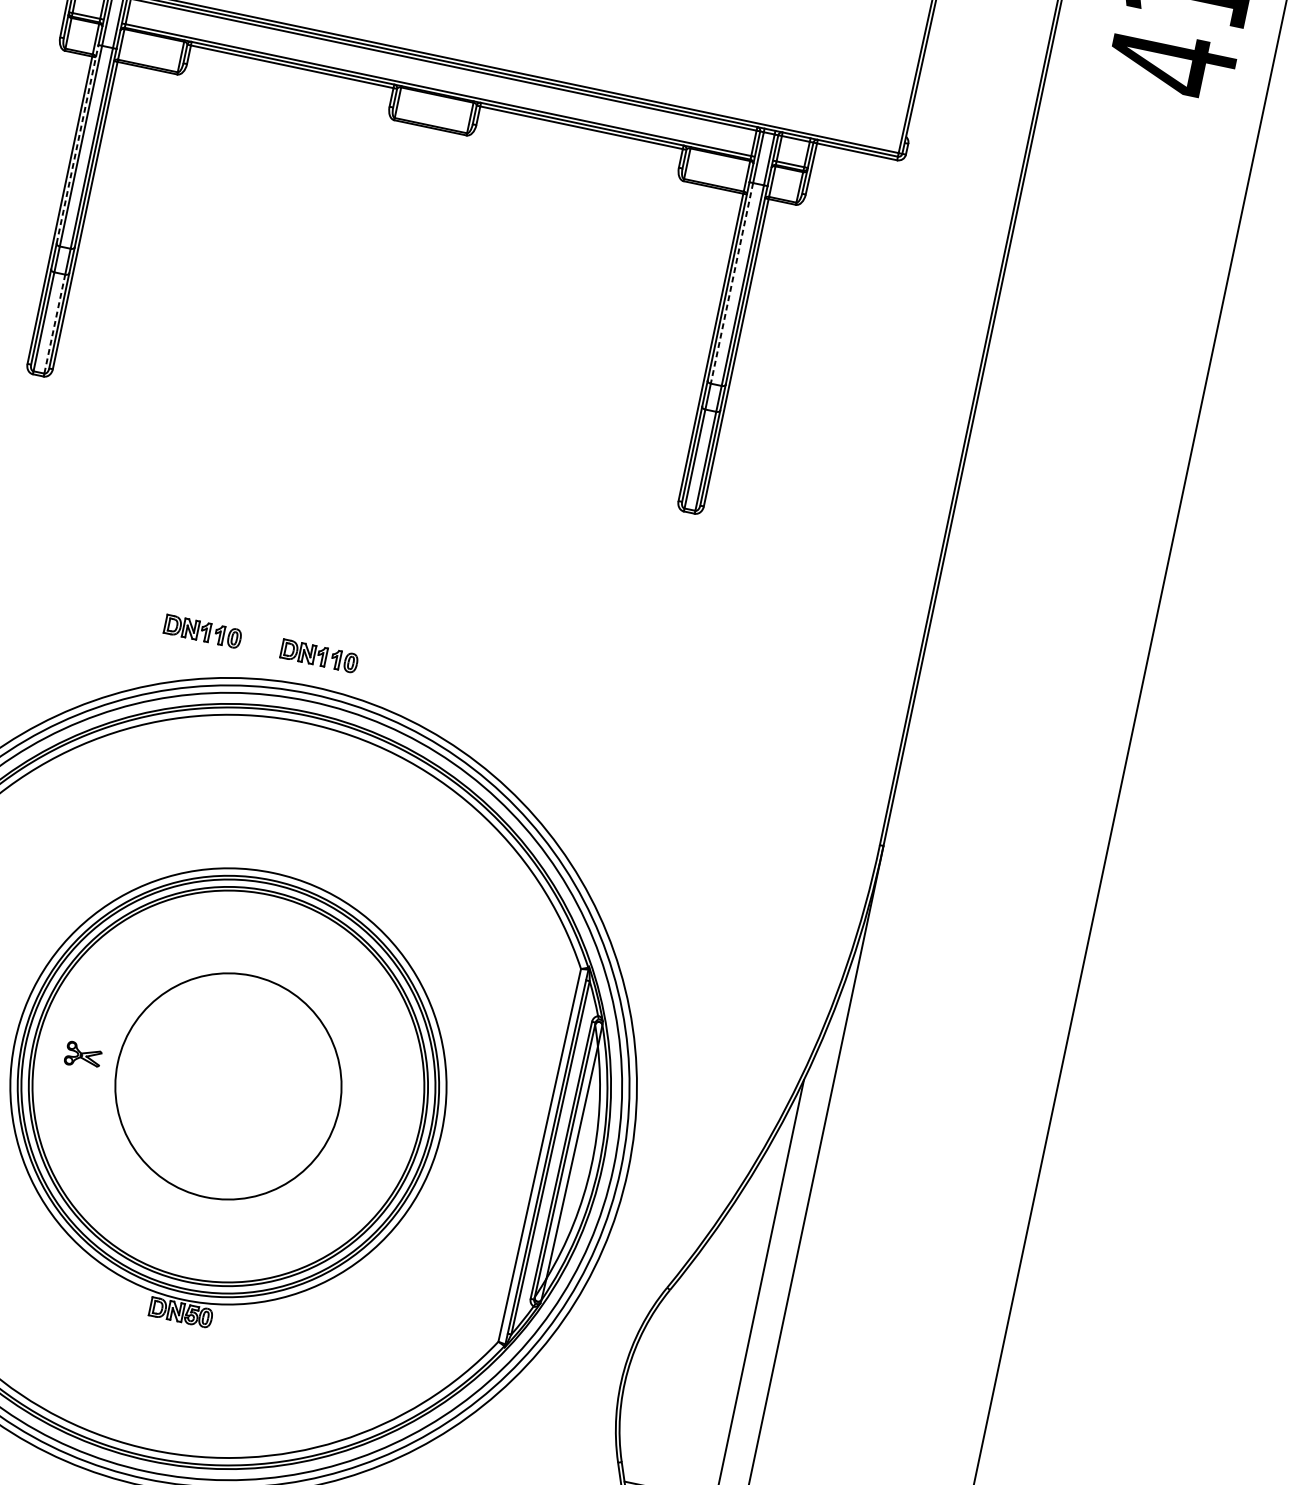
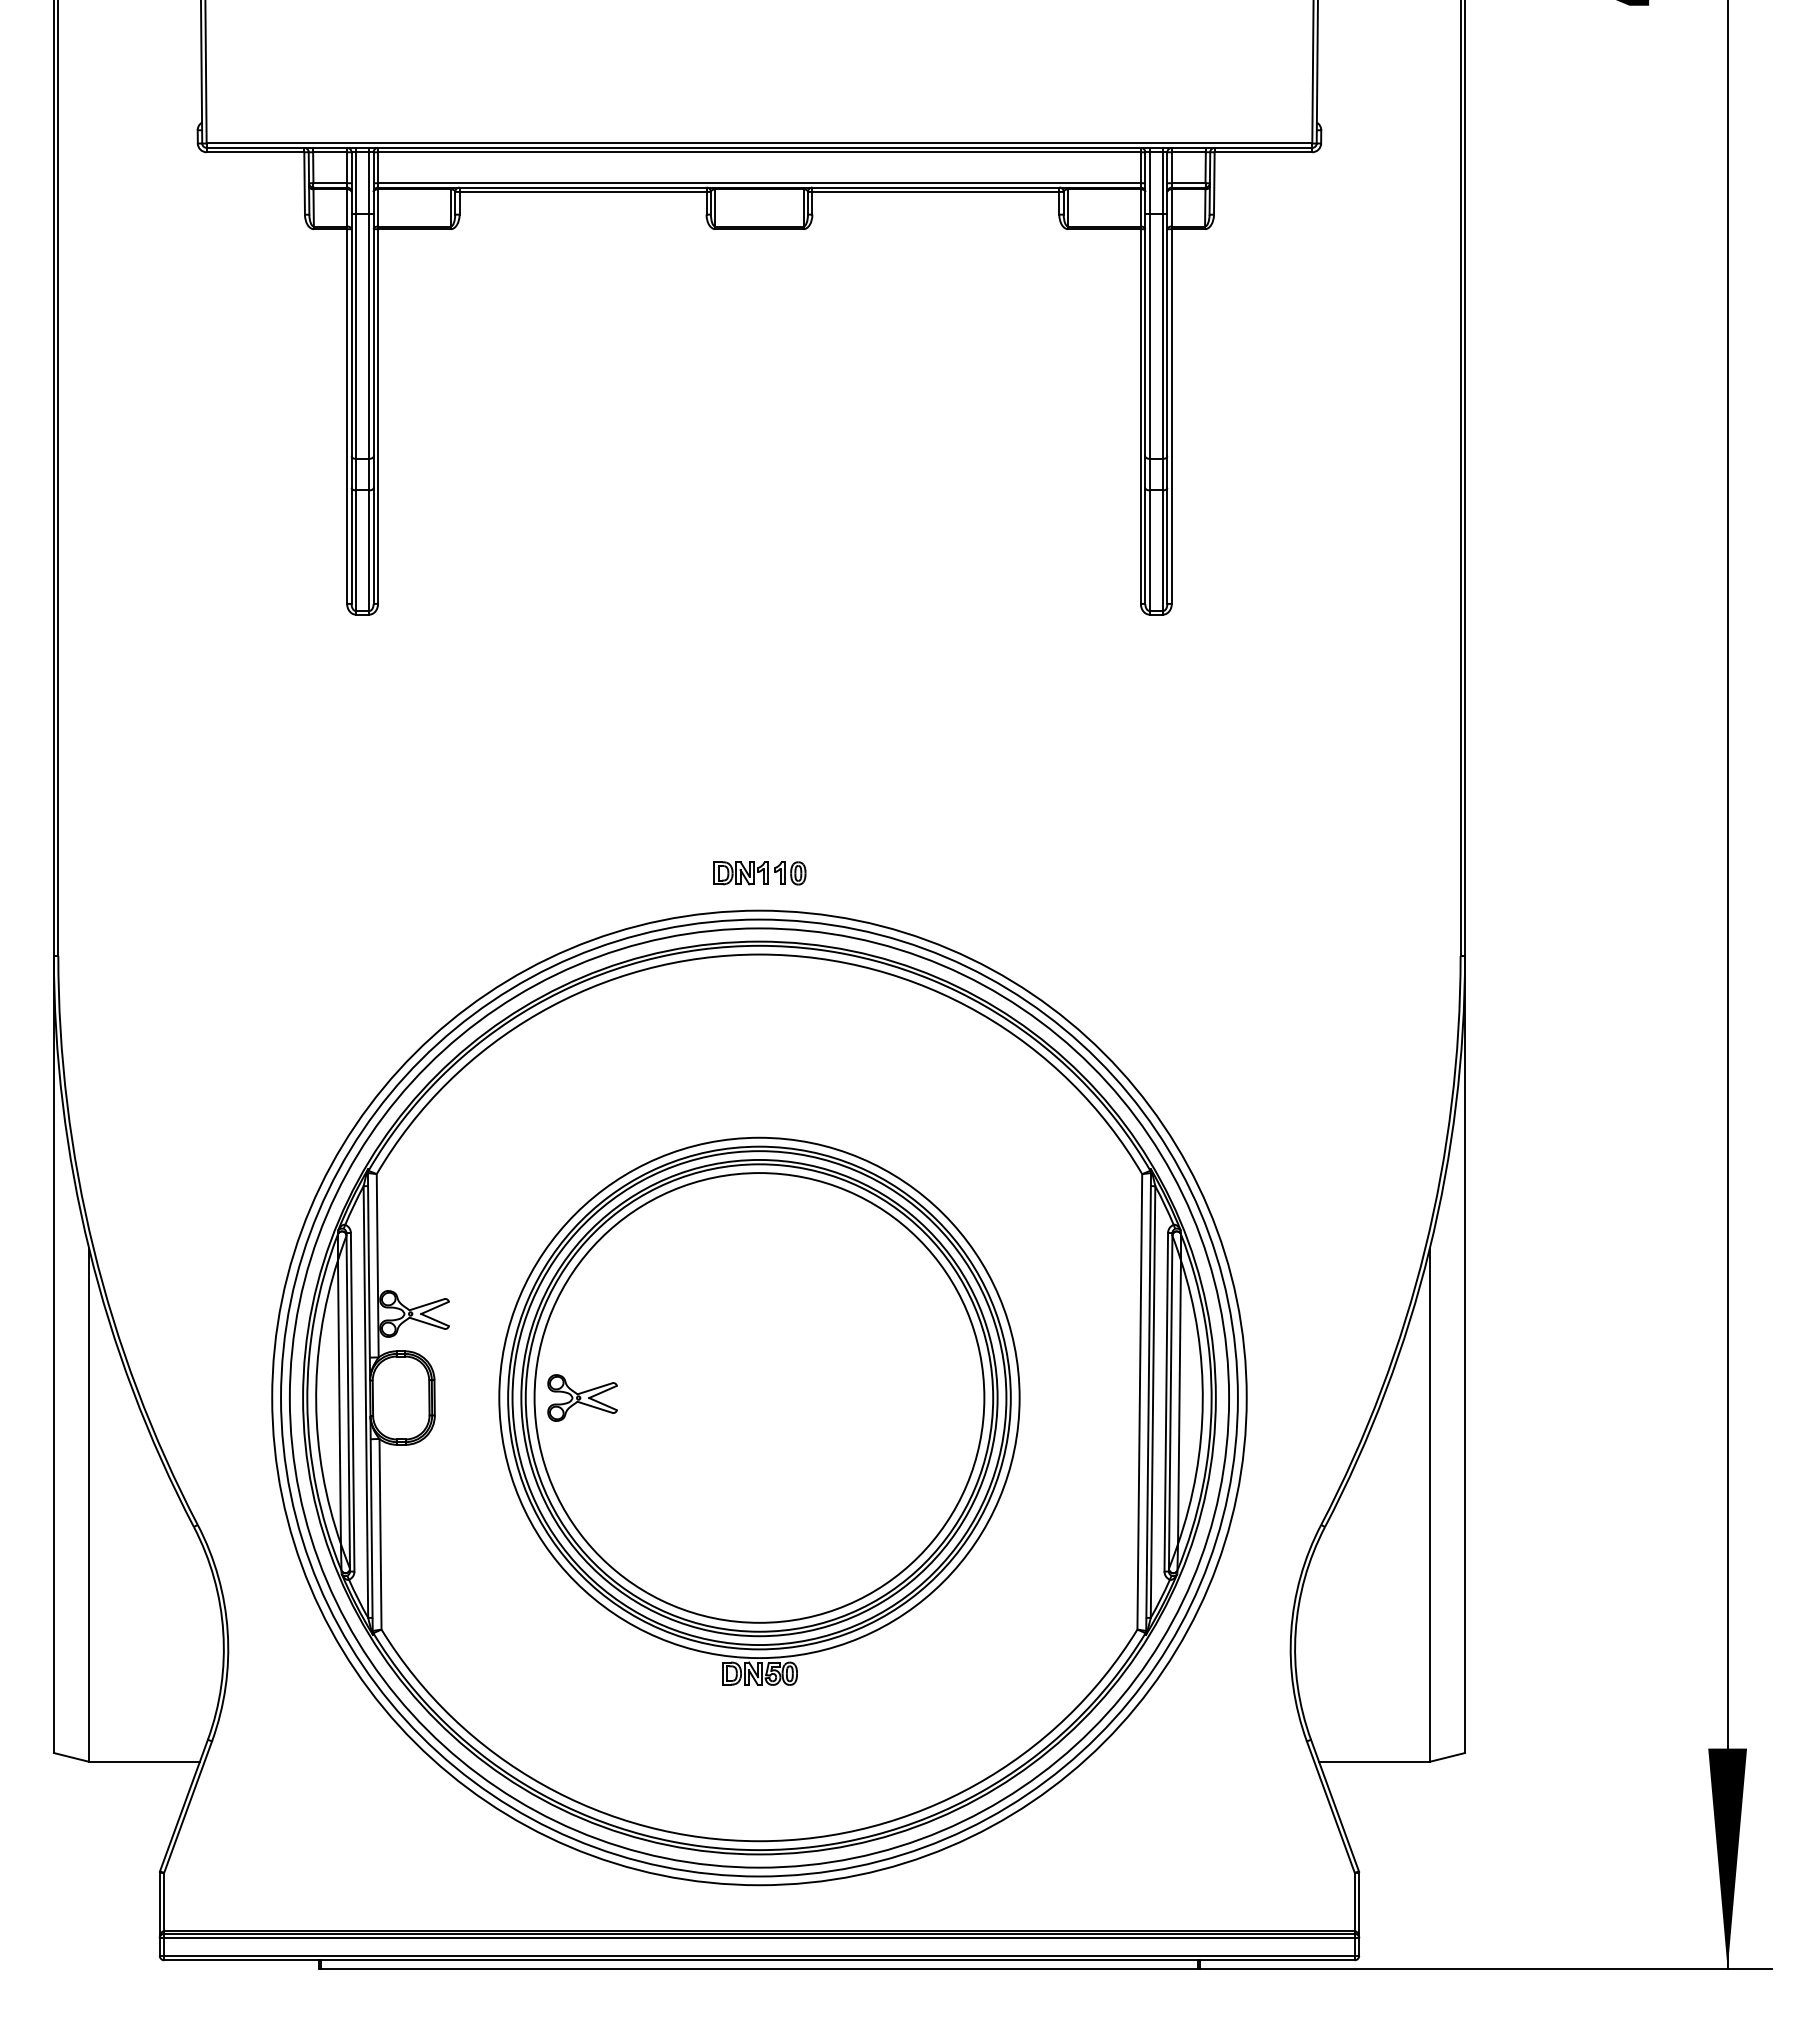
line: (77, 143) -> (351, 334), dashed -> solid
line: (731, 284) -> (1149, 337), dashed -> solid
line: (55, 323) -> (369, 550), dashed -> solid
part: (202, 631) -> (617, 873), removed
part: (83, 1055) -> (582, 1397), size x1.67
circle: (228, 1086) -> (759, 1397), size x1.67

